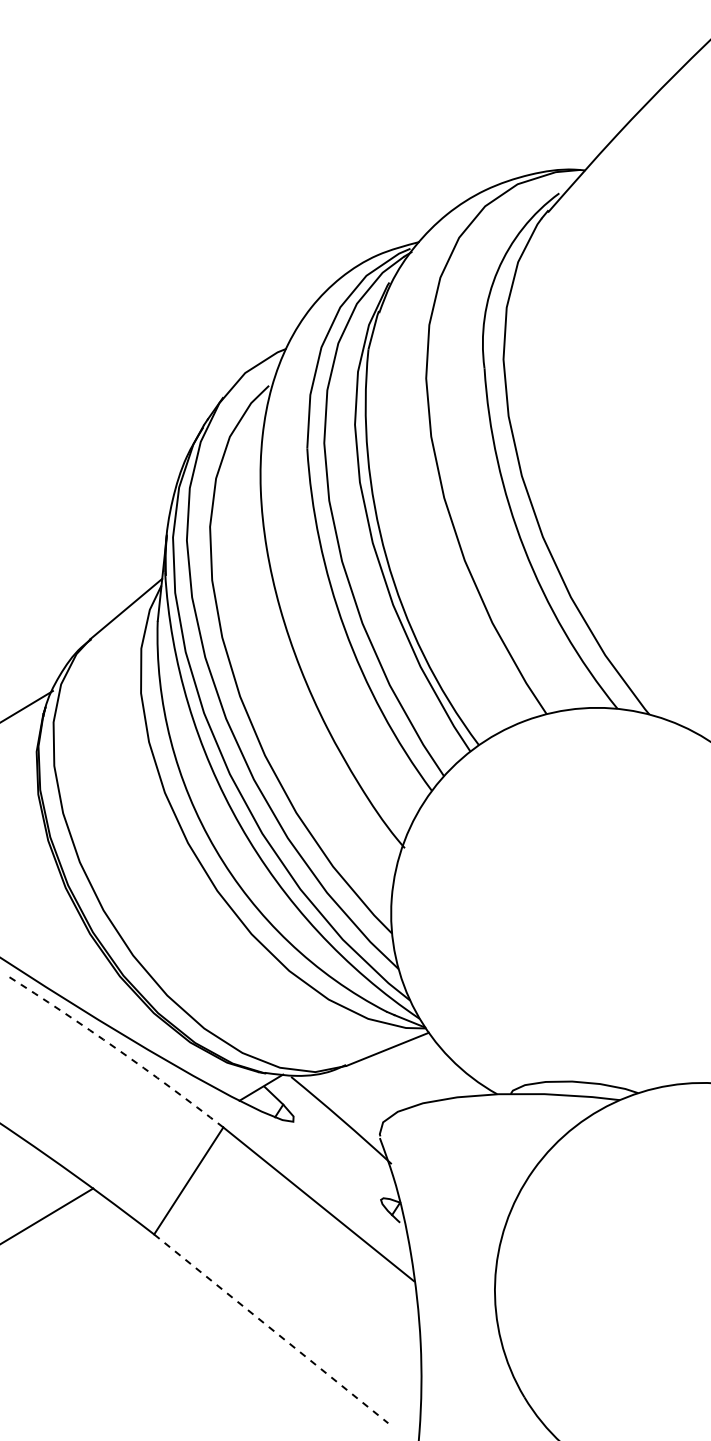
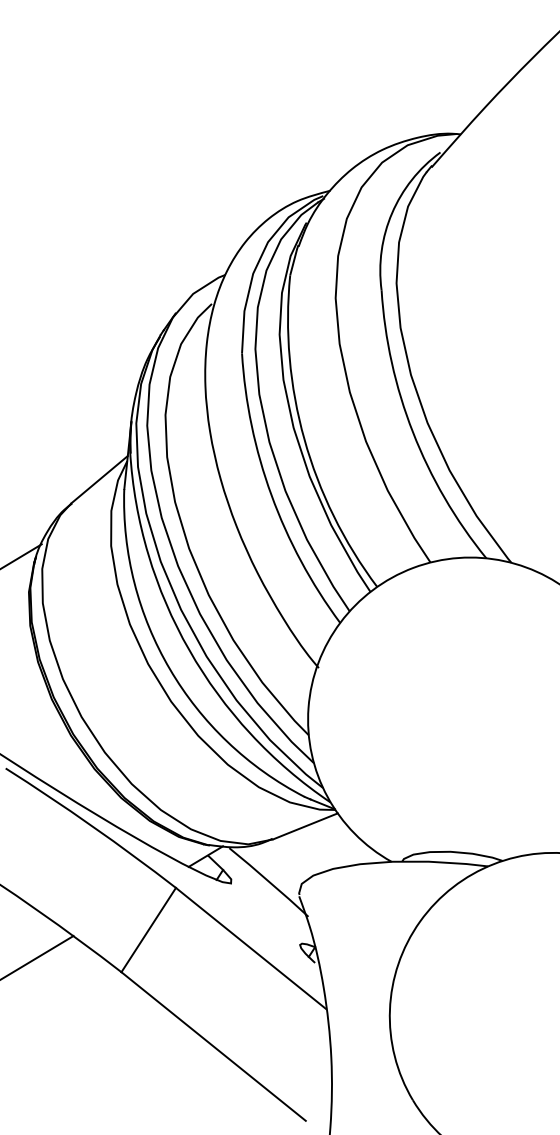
arc: (117, 1049) -> (92, 826), dashed -> solid
line: (271, 1329) -> (213, 1047), dashed -> solid

